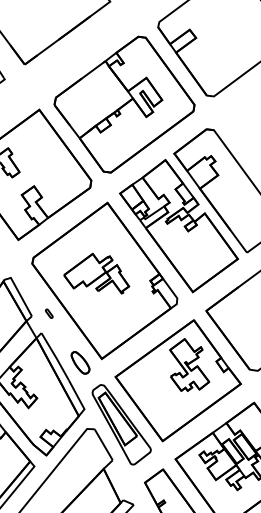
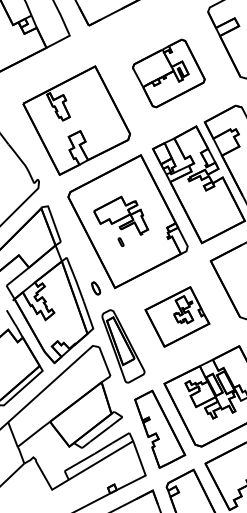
part: (124, 104) -> (168, 73), size x0.6
part: (48, 314) -> (120, 242), moved
part: (79, 363) -> (95, 288), size x0.6
part: (178, 380) -> (177, 316), size x0.6

